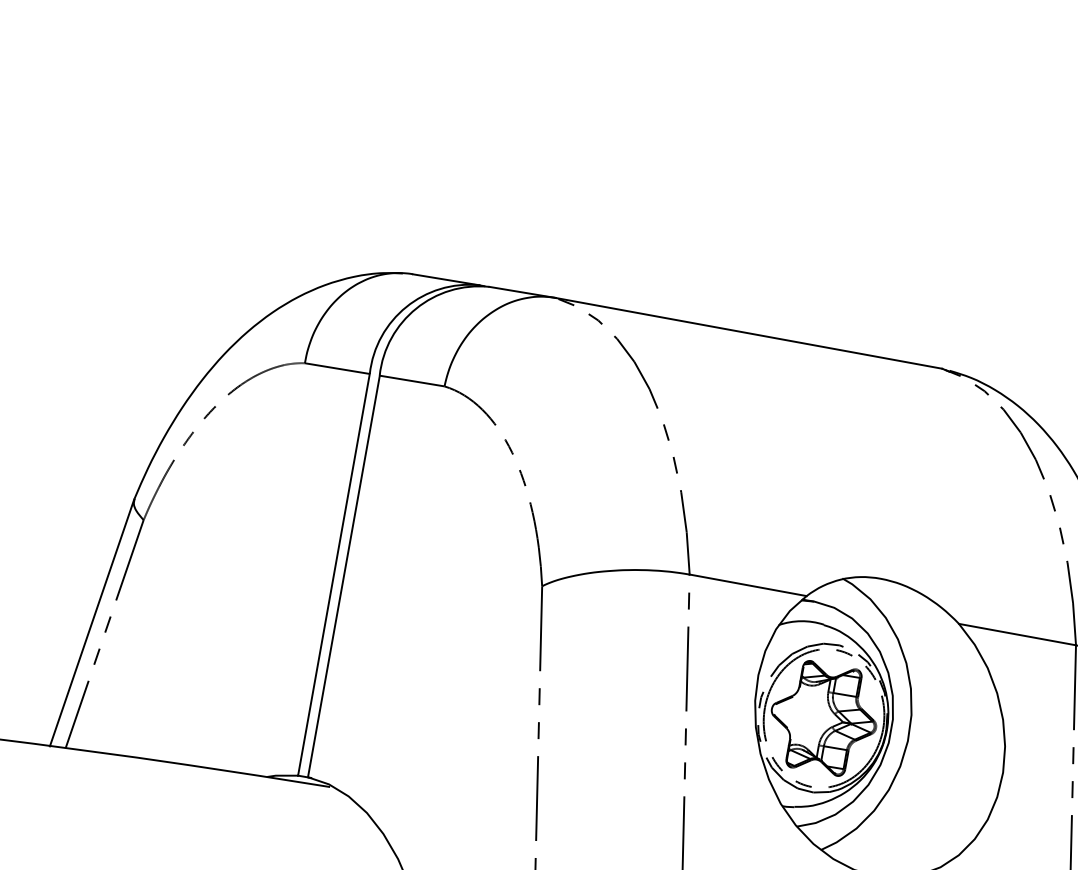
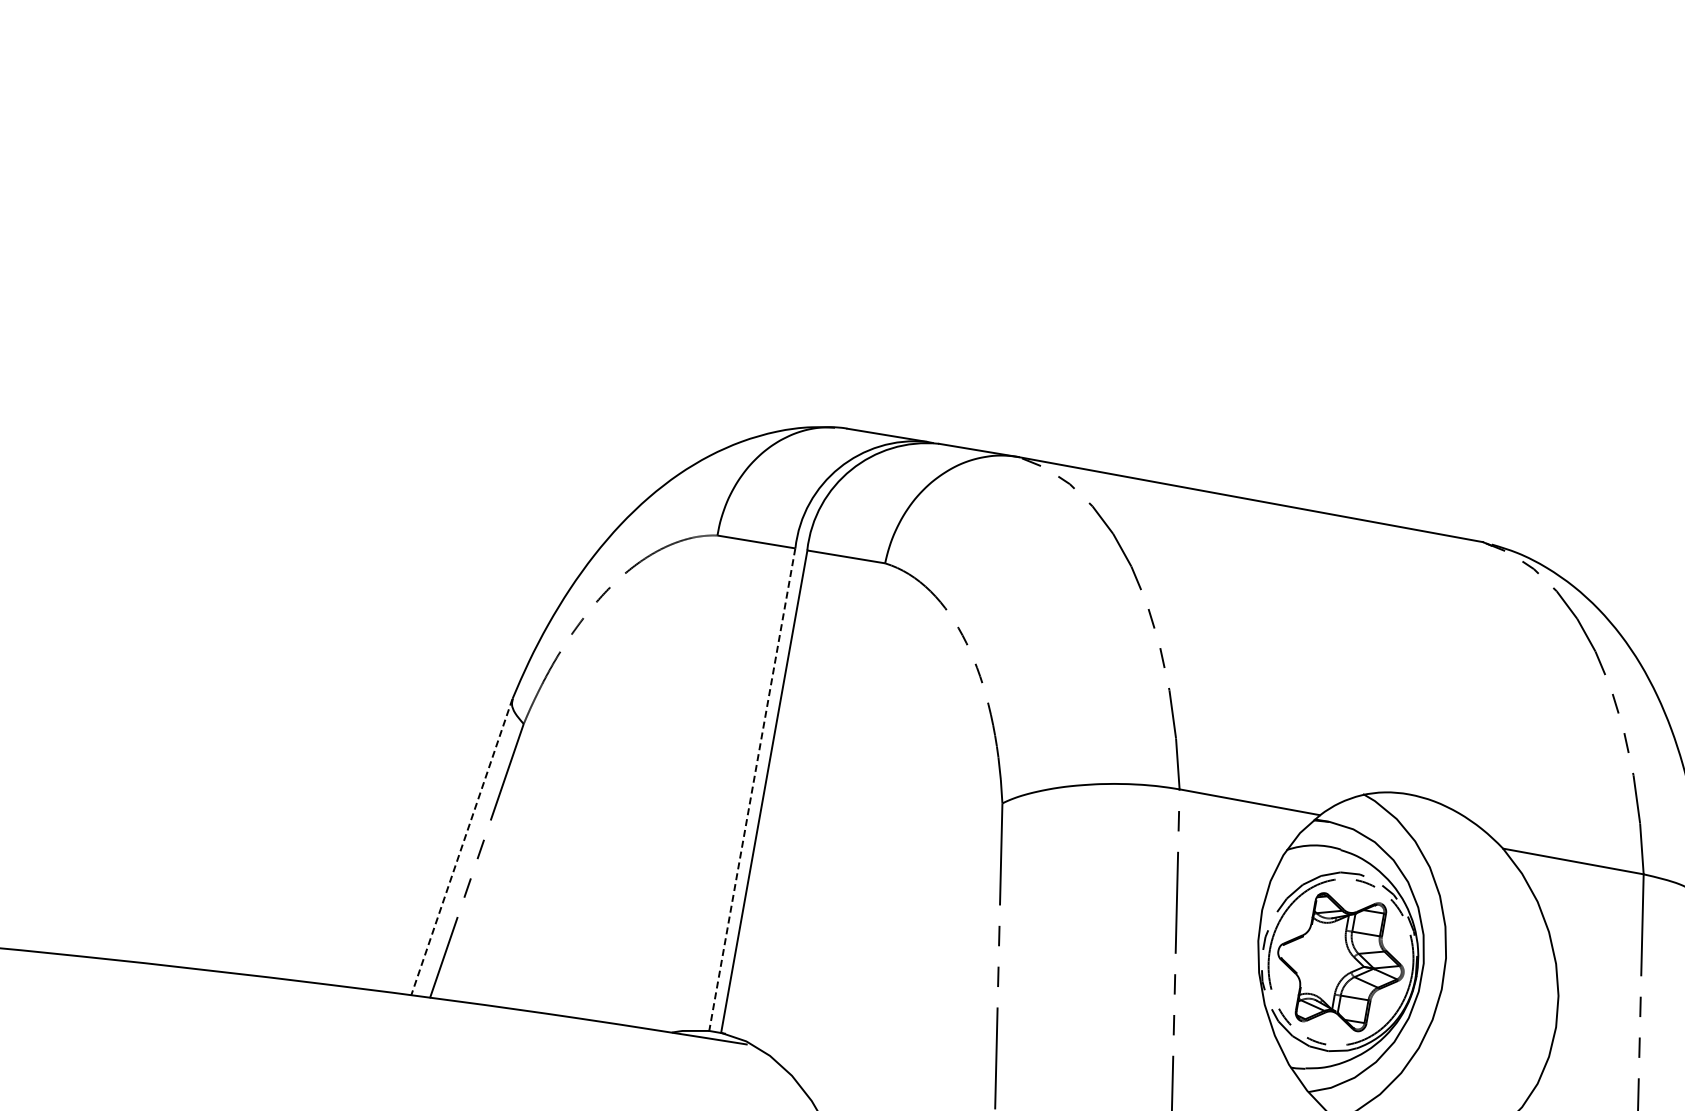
line: (334, 575) -> (752, 790), solid -> dashed
line: (91, 622) -> (461, 847), solid -> dashed

